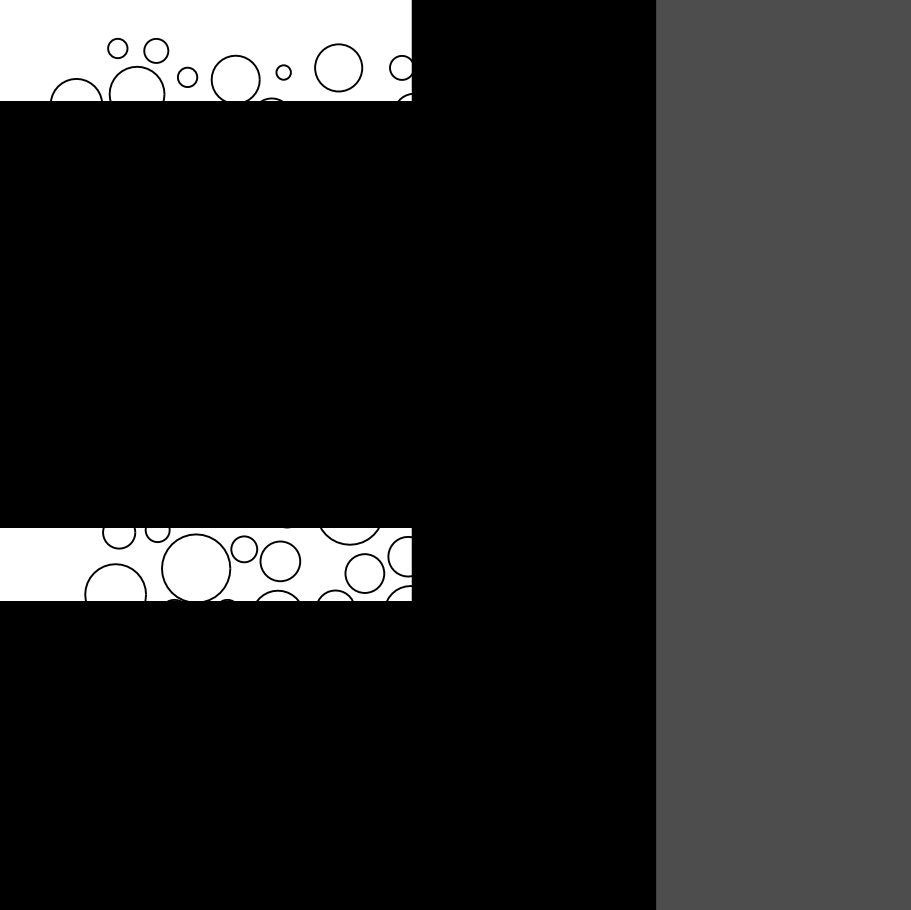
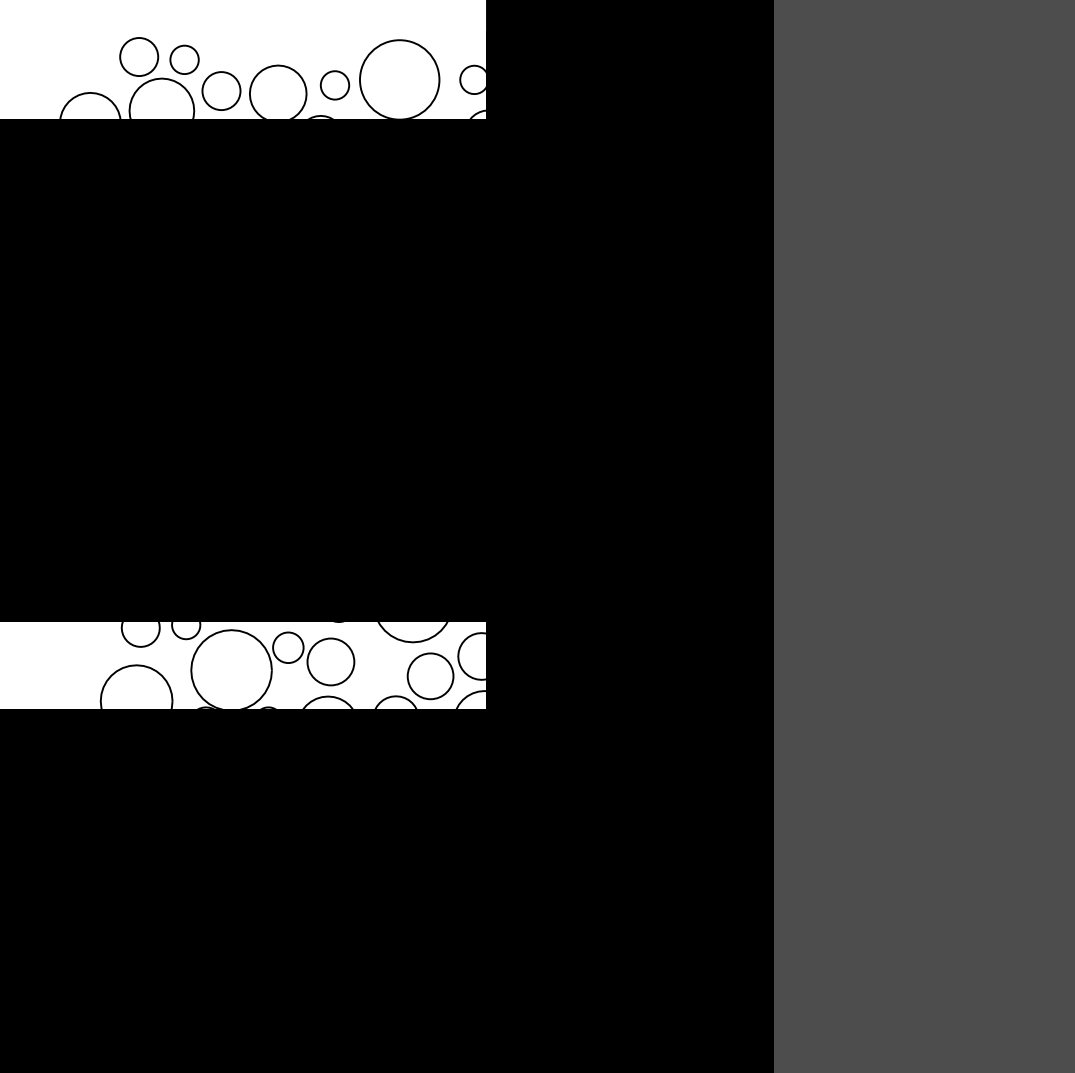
circle: (117, 48) -> (138, 57), size x1.67
circle: (338, 67) -> (399, 79), size x1.43
circle: (283, 72) -> (334, 85), size x1.67
circle: (187, 77) -> (221, 91), size x1.67

